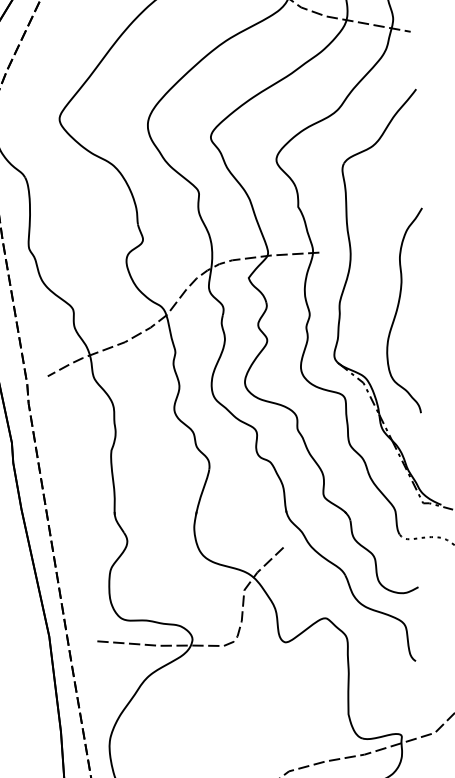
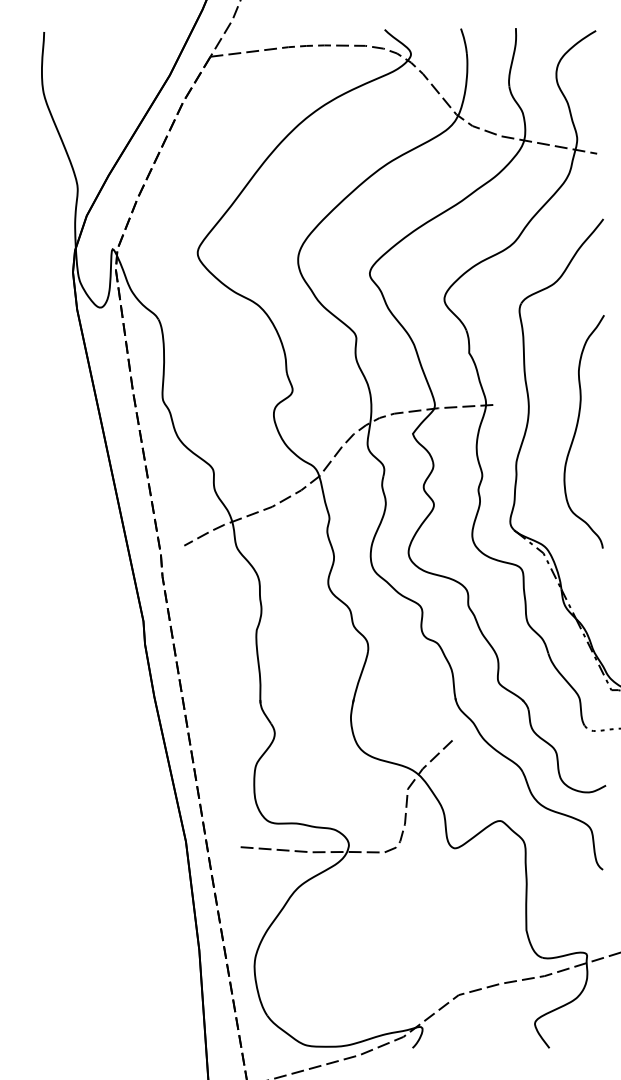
curve: (398, 307) -> (577, 428), moved

